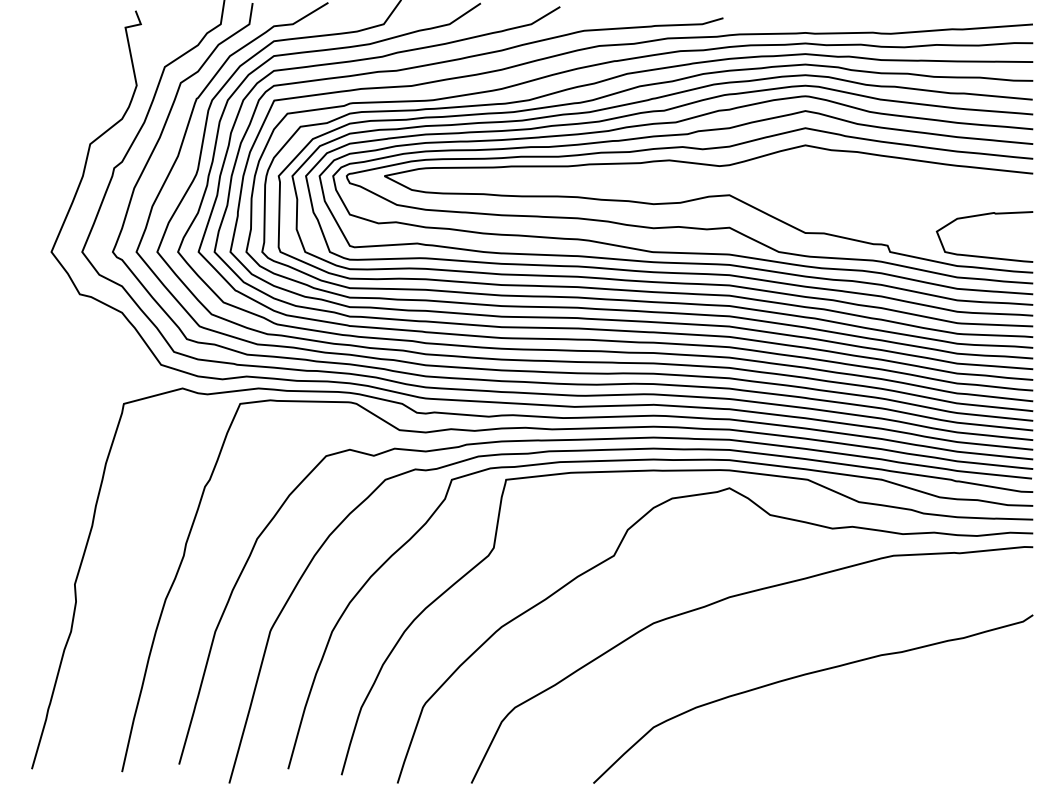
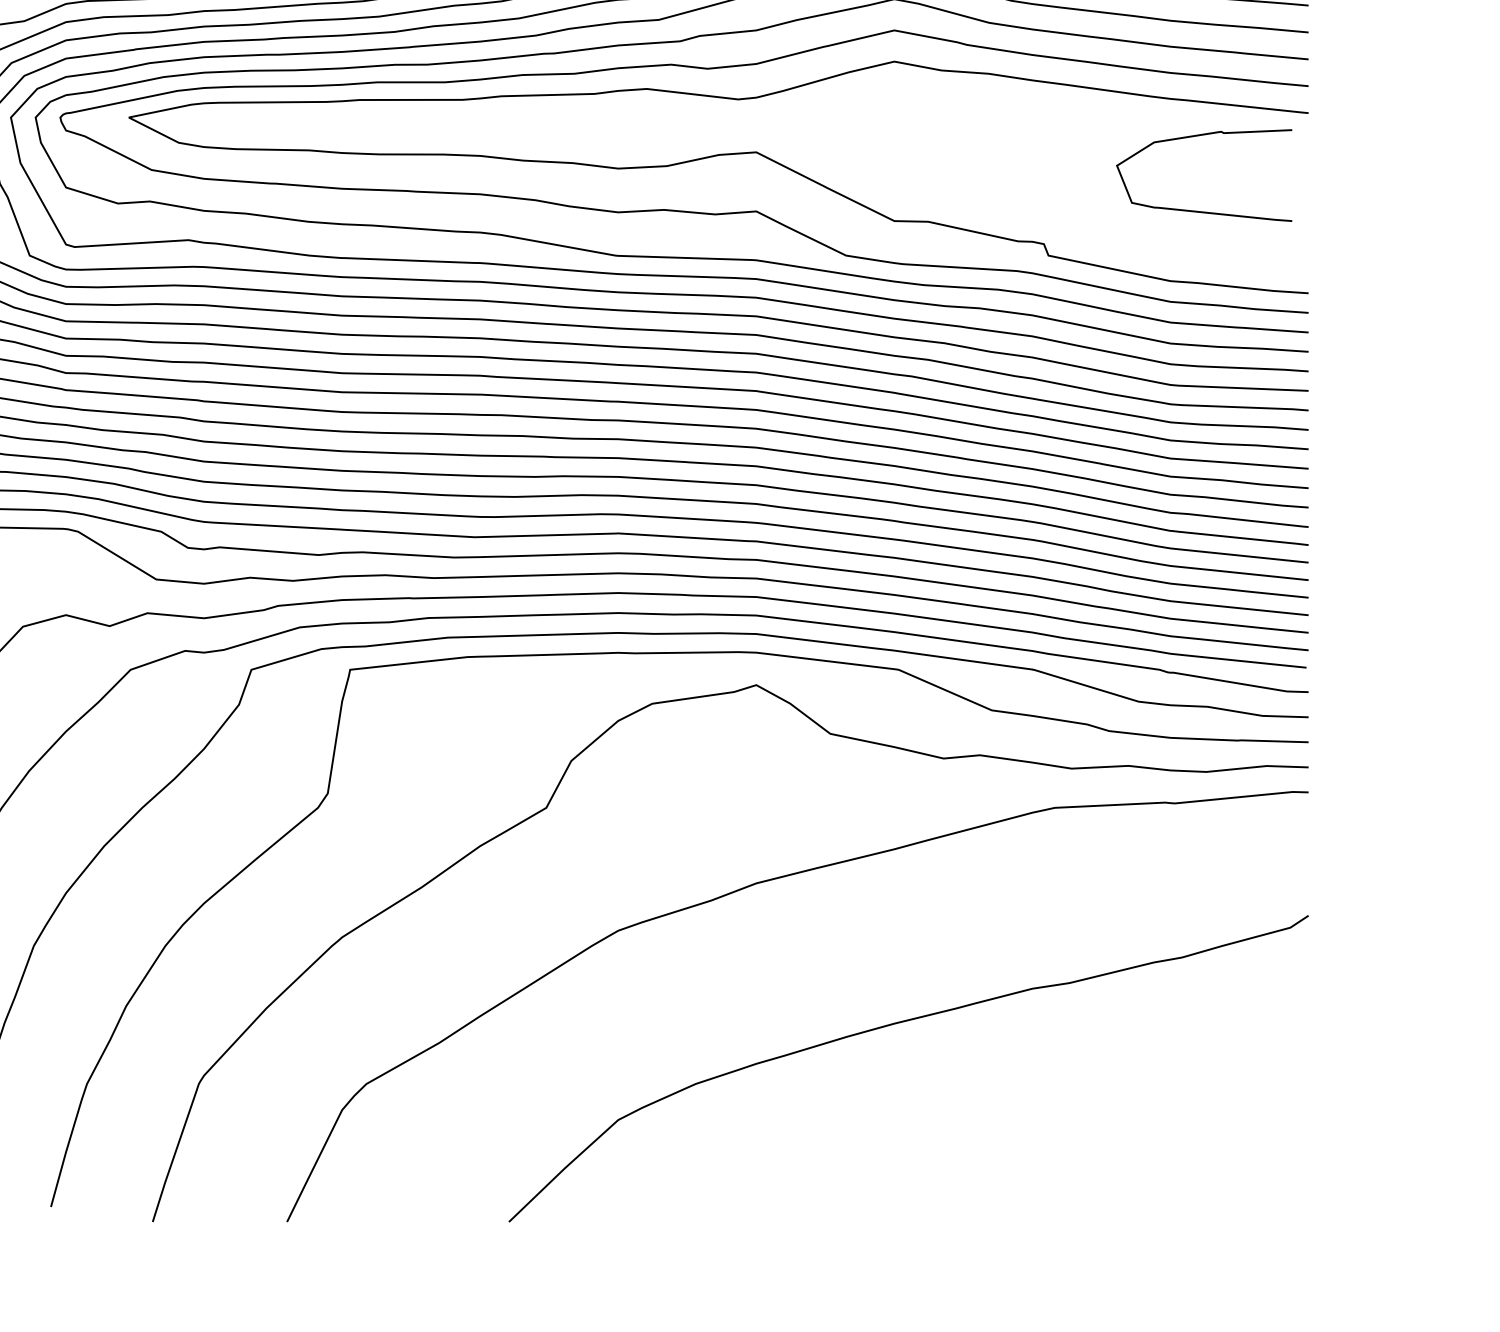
curve: (979, 255) -> (1194, 209), moved

